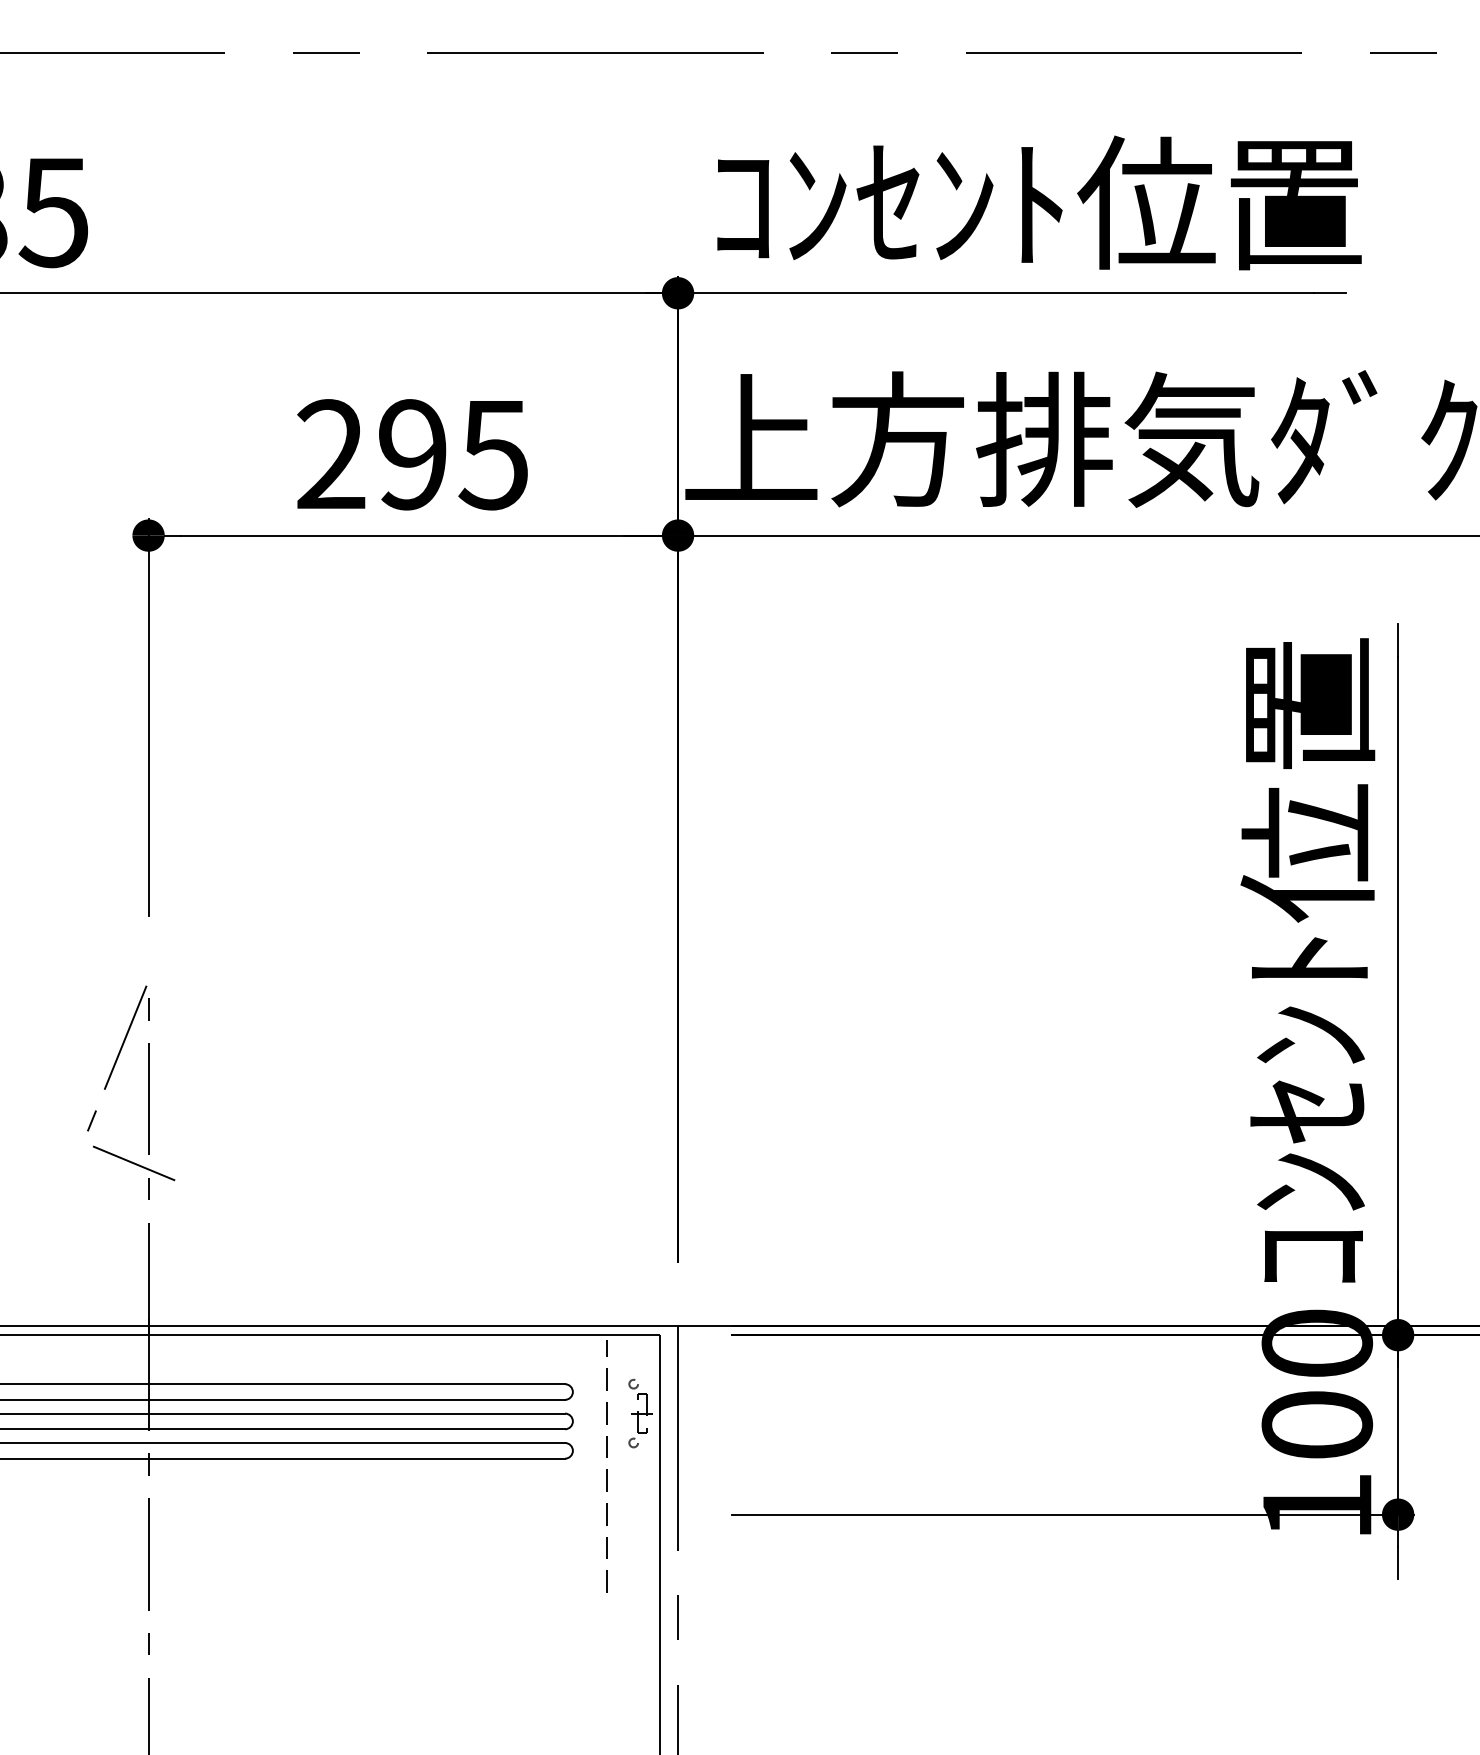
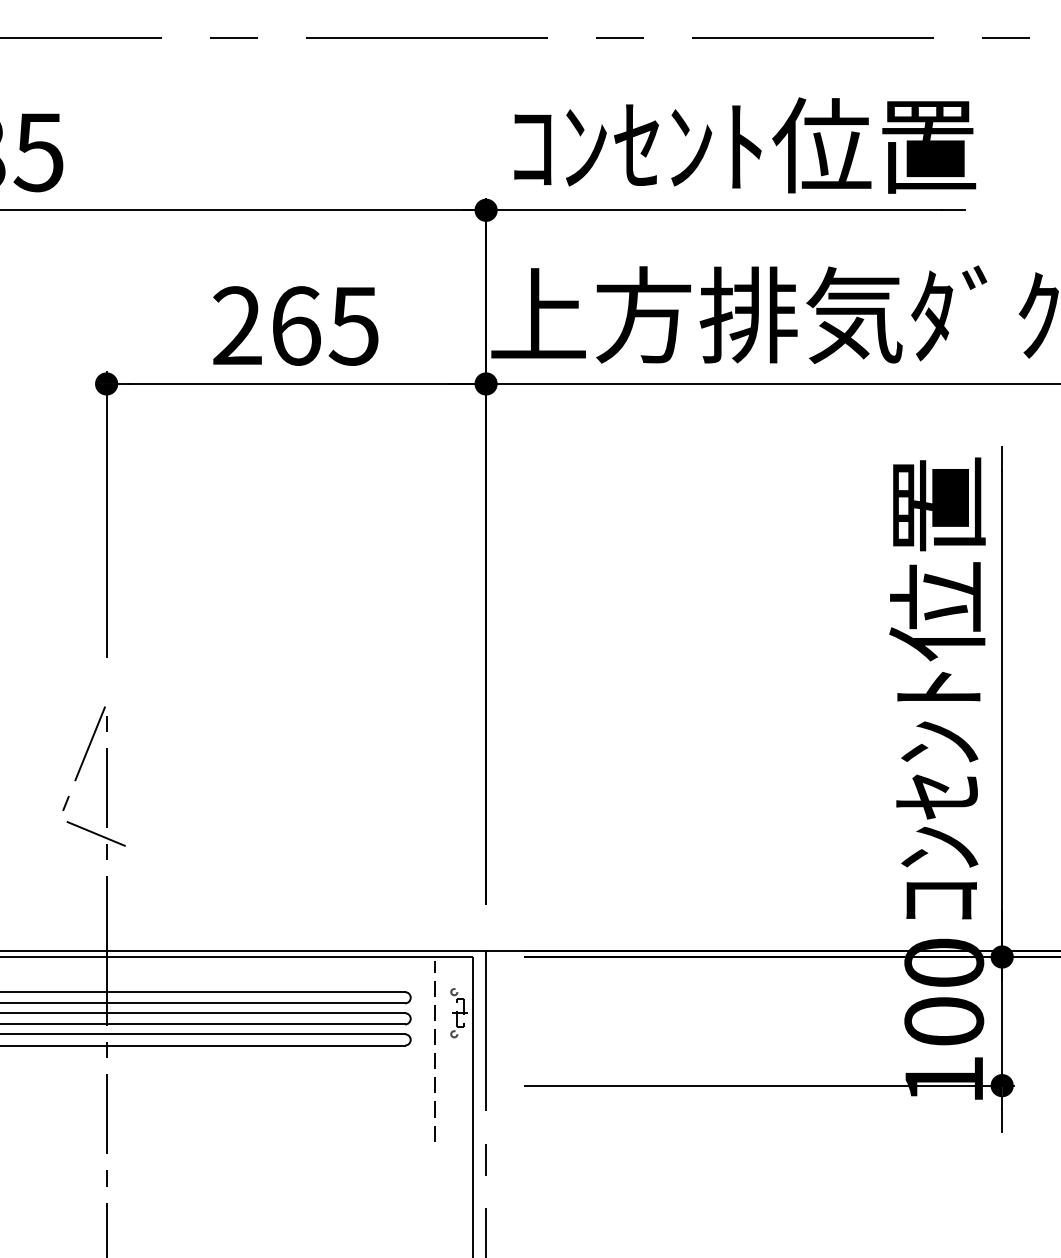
text: (413, 454) -> (296, 325), 295 -> 265

